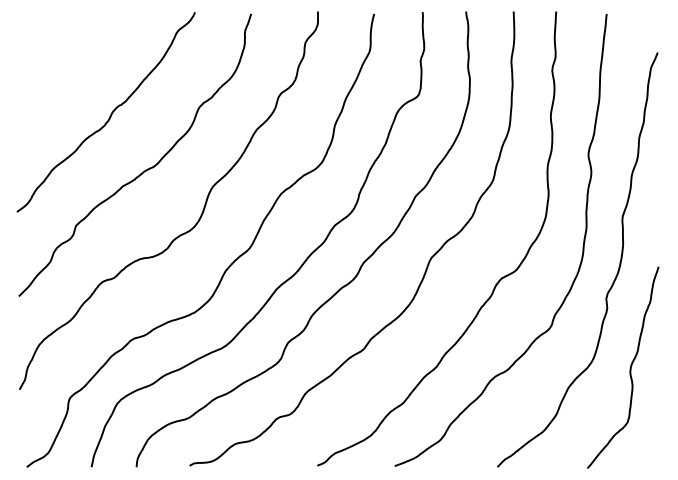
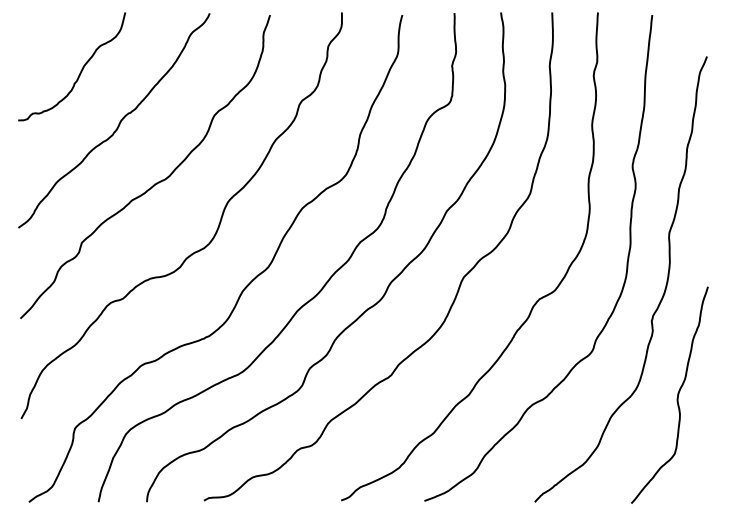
curve: (74, 66) -> (80, 71), added

